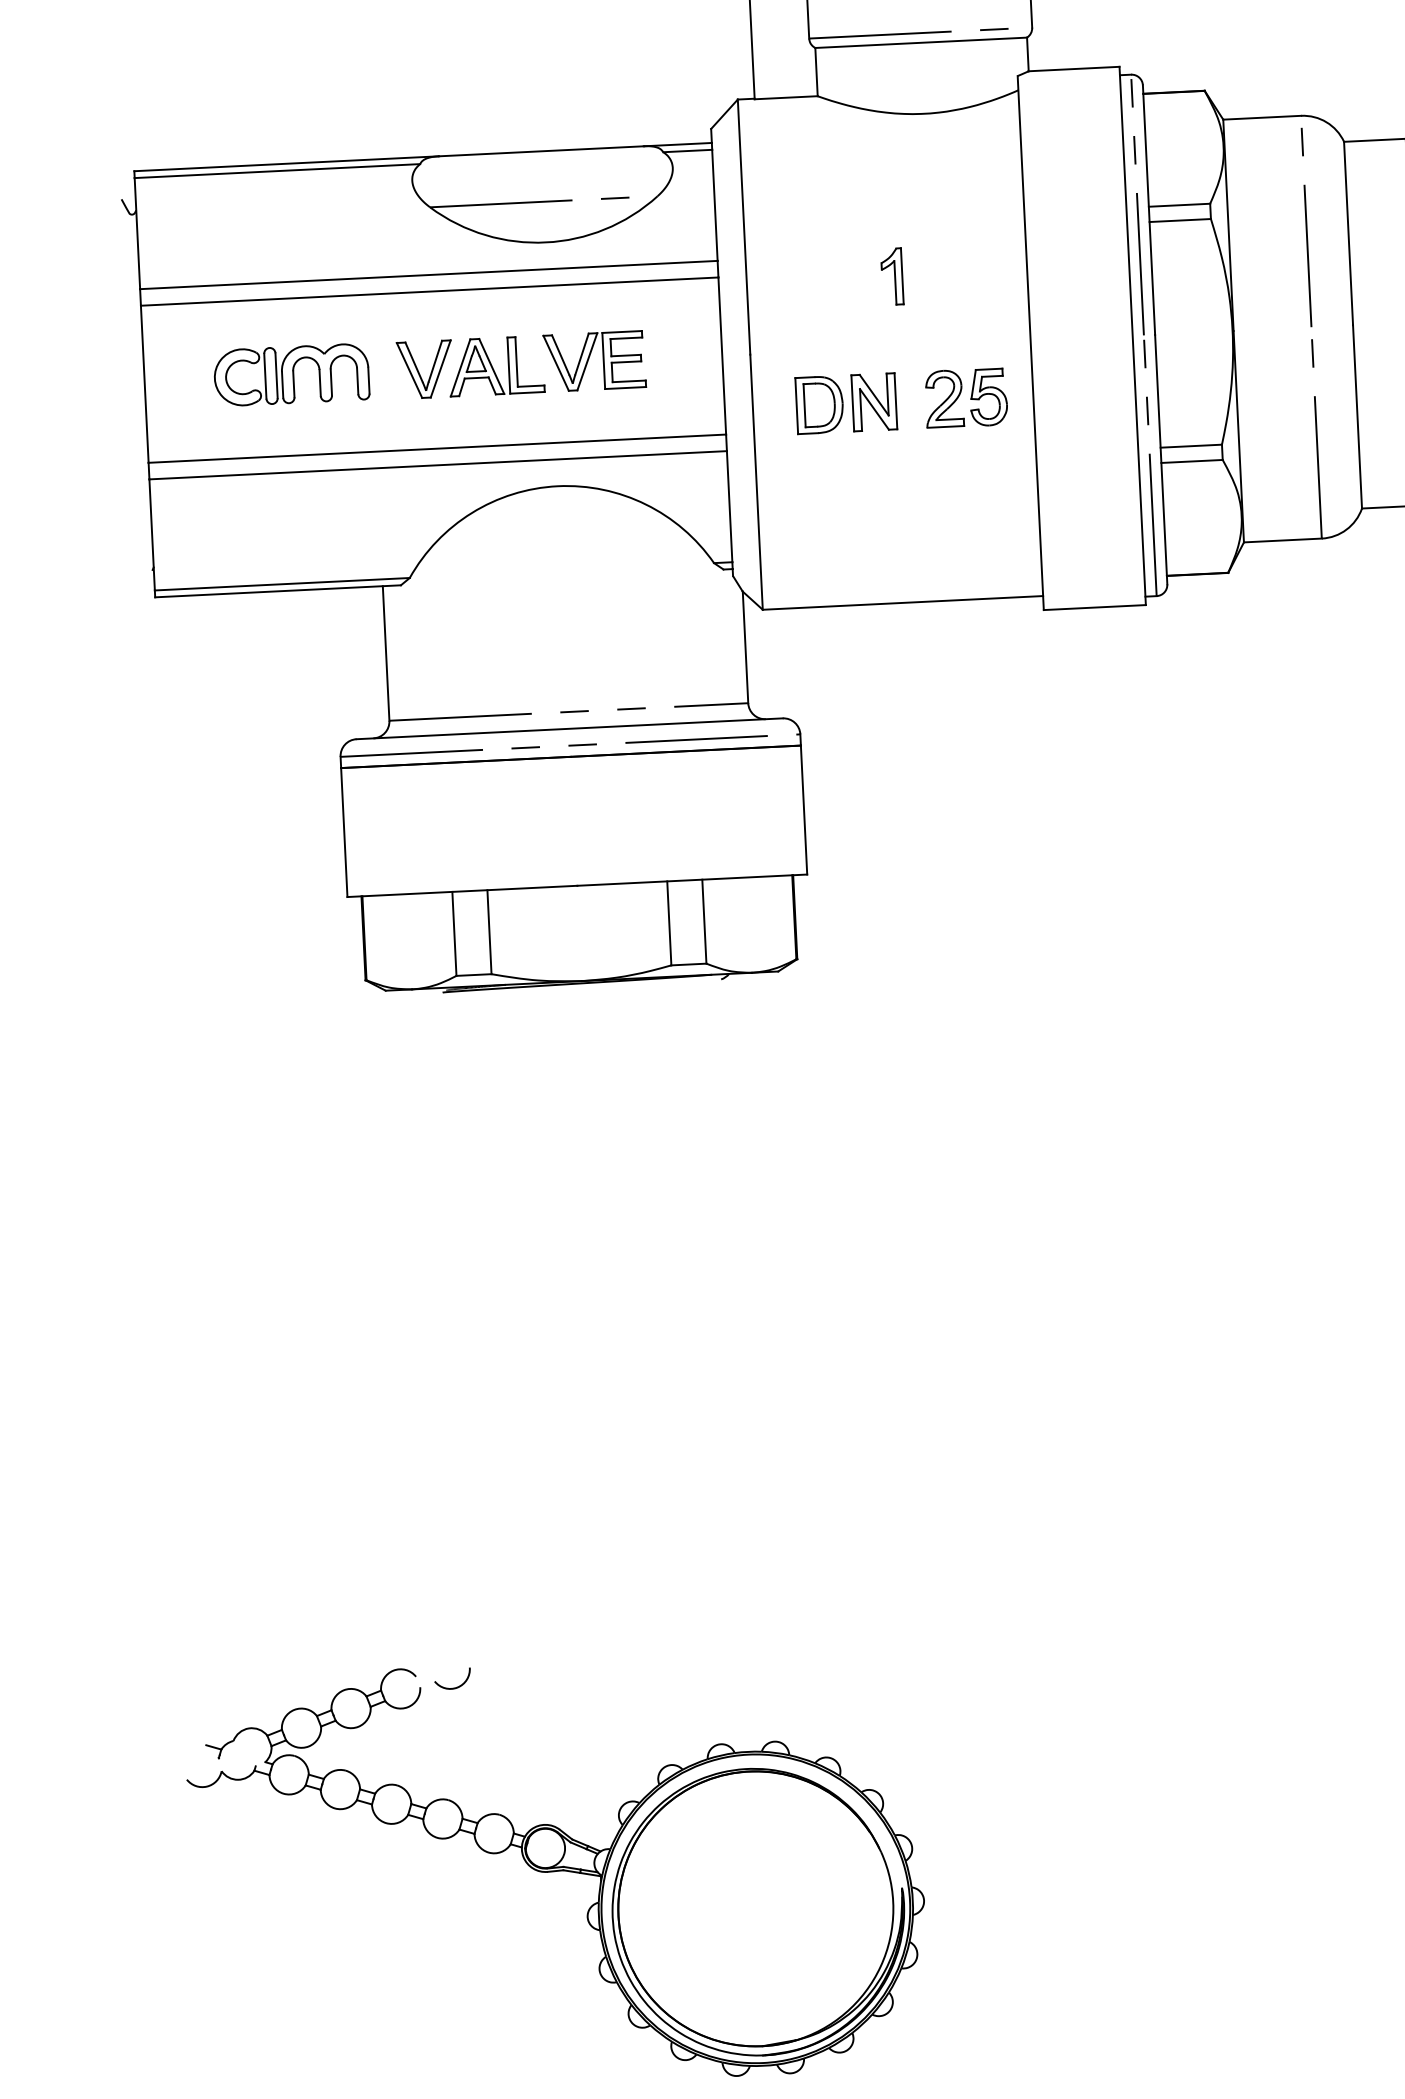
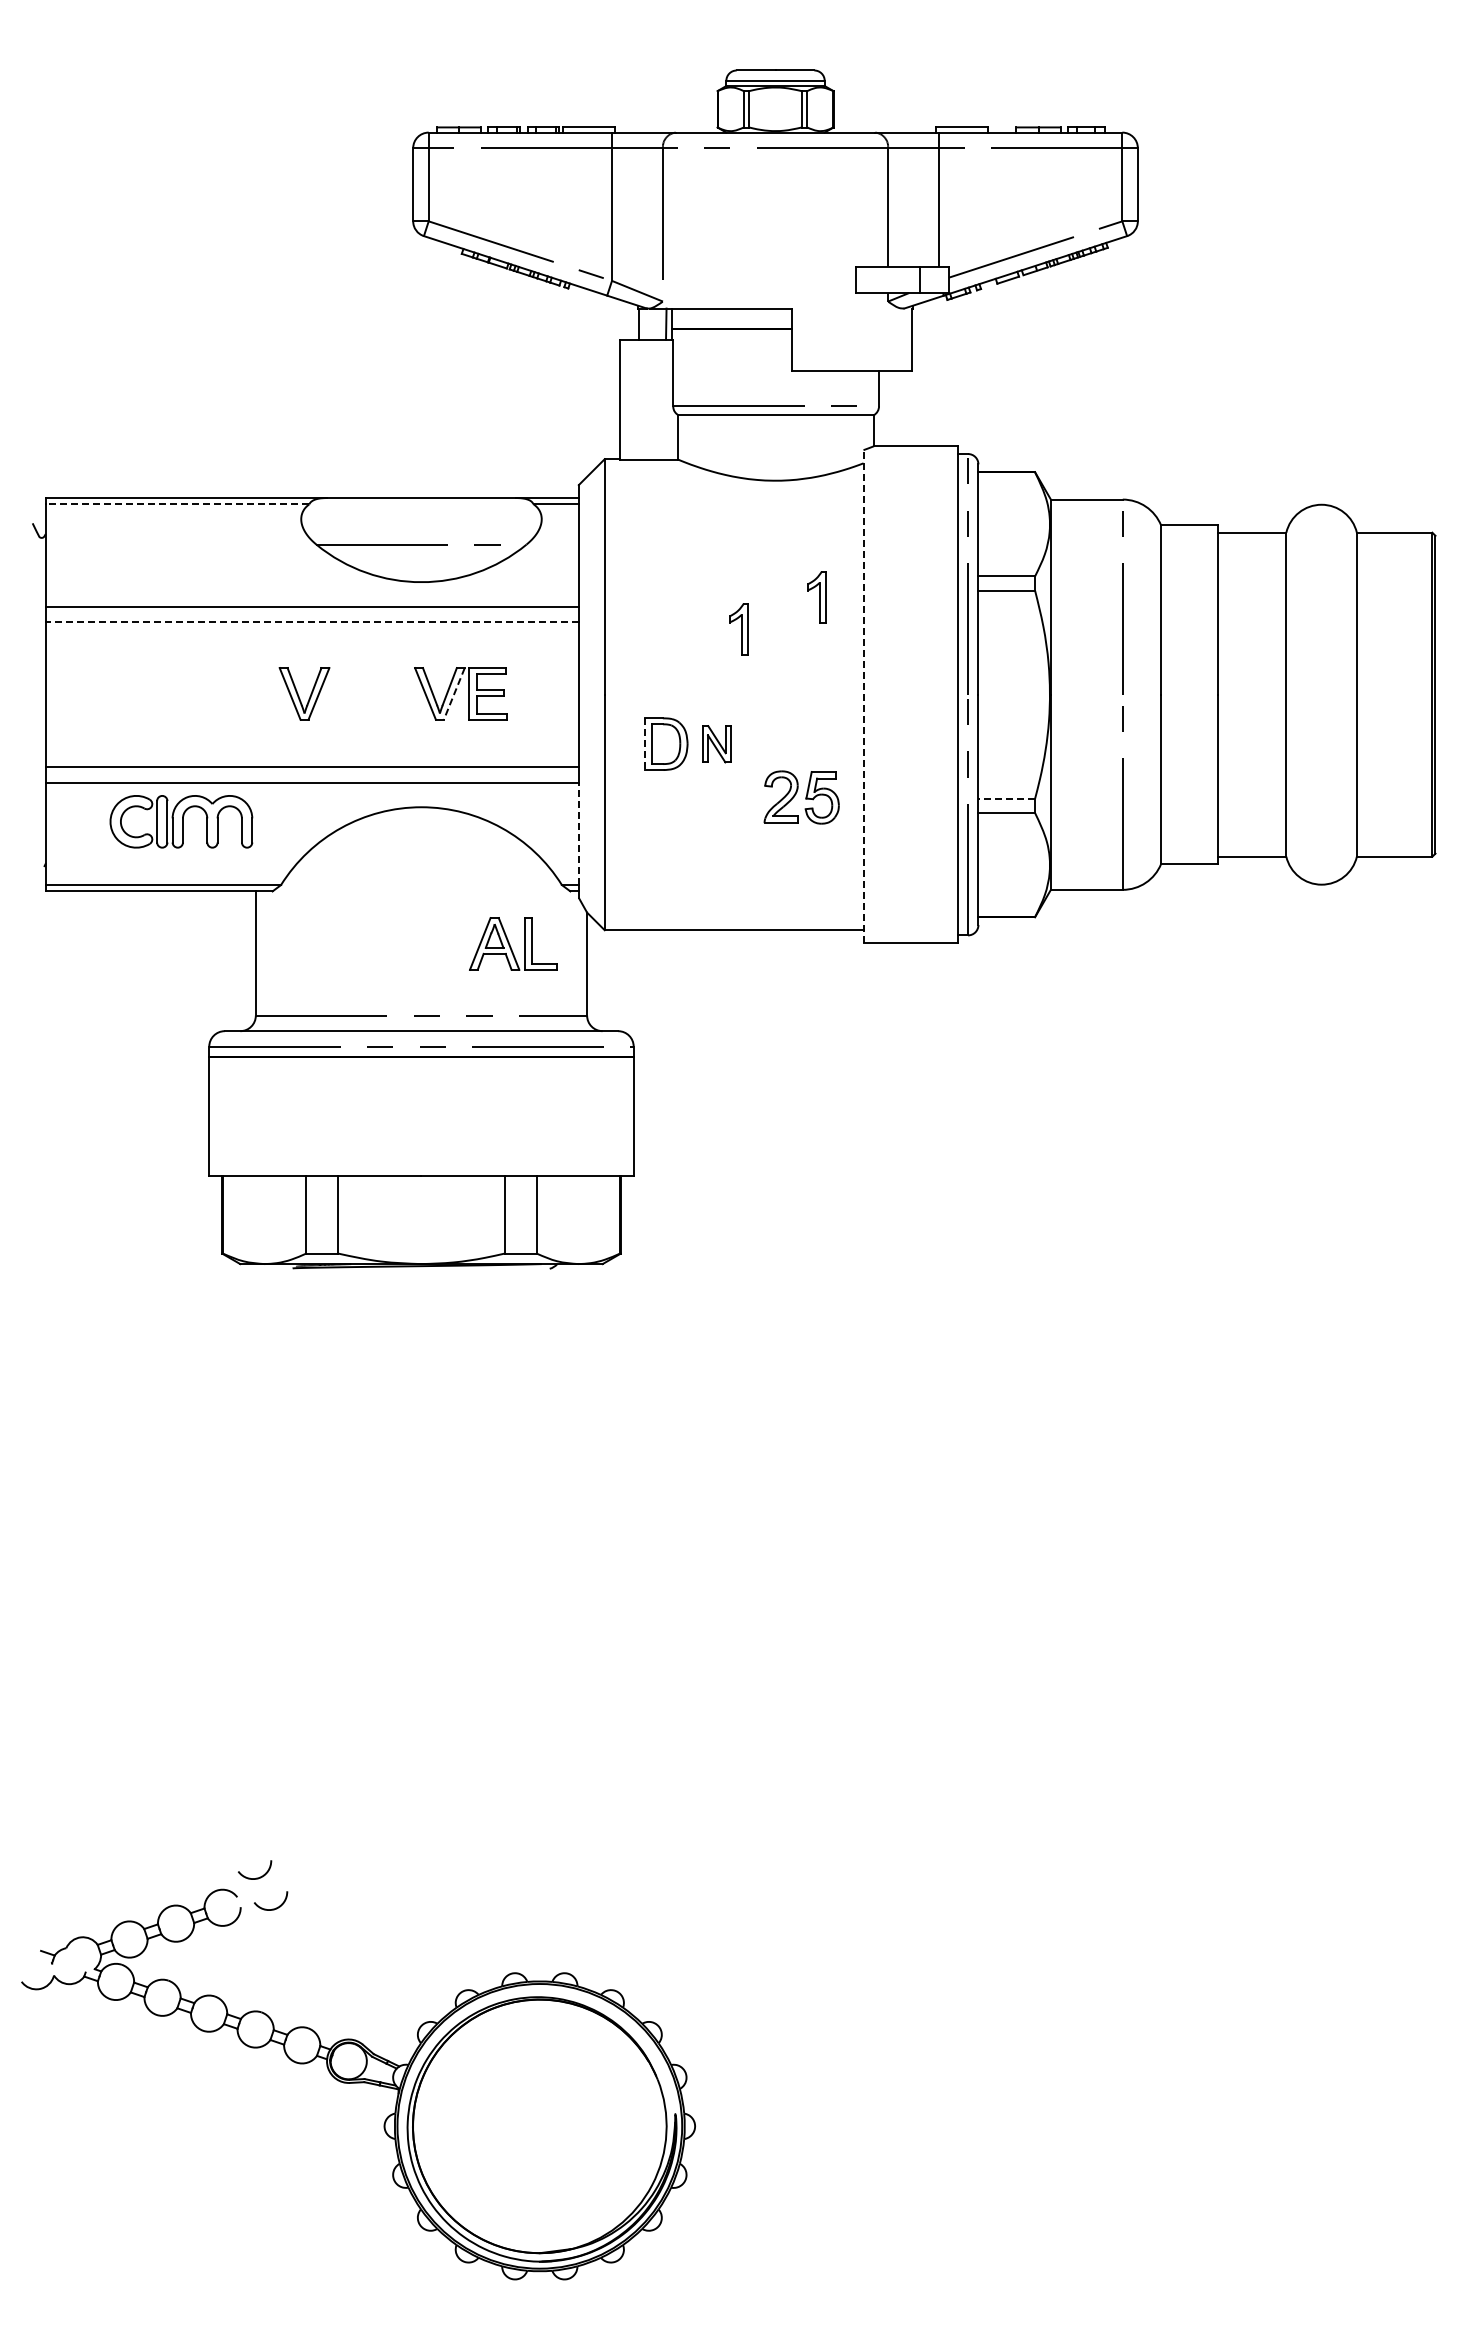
line: (277, 171) -> (177, 504), solid -> dashed
part: (974, 238) -> (816, 597), added
line: (429, 291) -> (312, 622), solid -> dashed
line: (1030, 342) -> (863, 696), solid -> dashed
line: (587, 361) -> (454, 693), solid -> dashed
part: (496, 365) -> (513, 943), moved
part: (291, 374) -> (181, 821), moved
part: (966, 398) -> (801, 797), moved
part: (874, 402) -> (716, 744), size x0.7
line: (797, 406) -> (645, 744), solid -> dashed
line: (1191, 445) -> (1006, 798), solid -> dashed
line: (729, 506) -> (578, 833), solid -> dashed
arc: (435, 1654) -> (256, 1877), added

